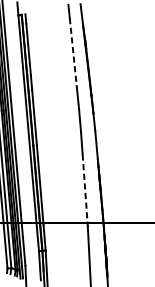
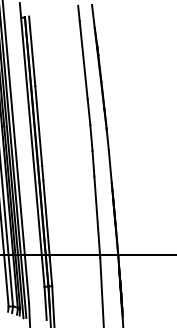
line: (73, 52) -> (83, 60), dashed -> solid
line: (85, 188) -> (97, 215), dashed -> solid

